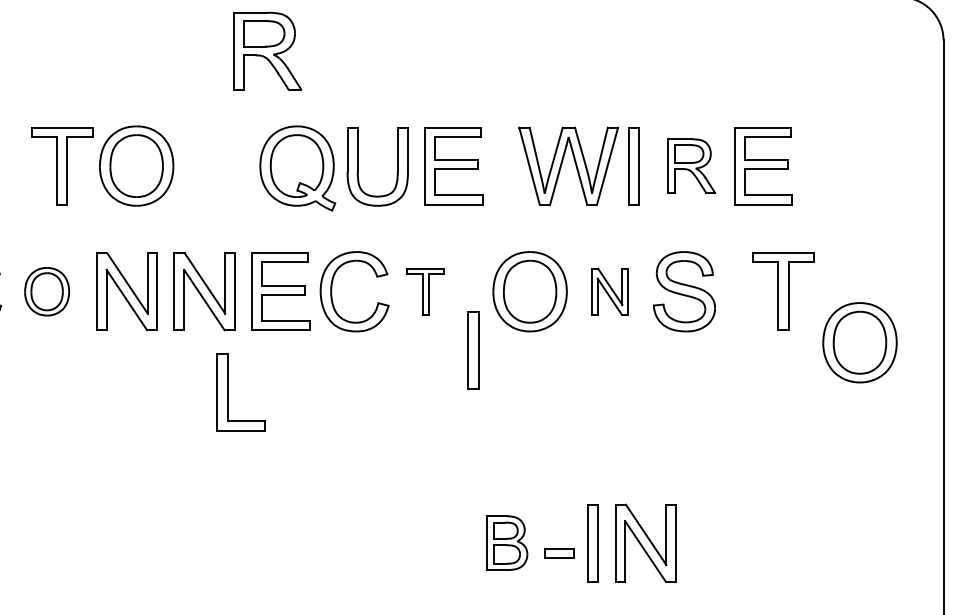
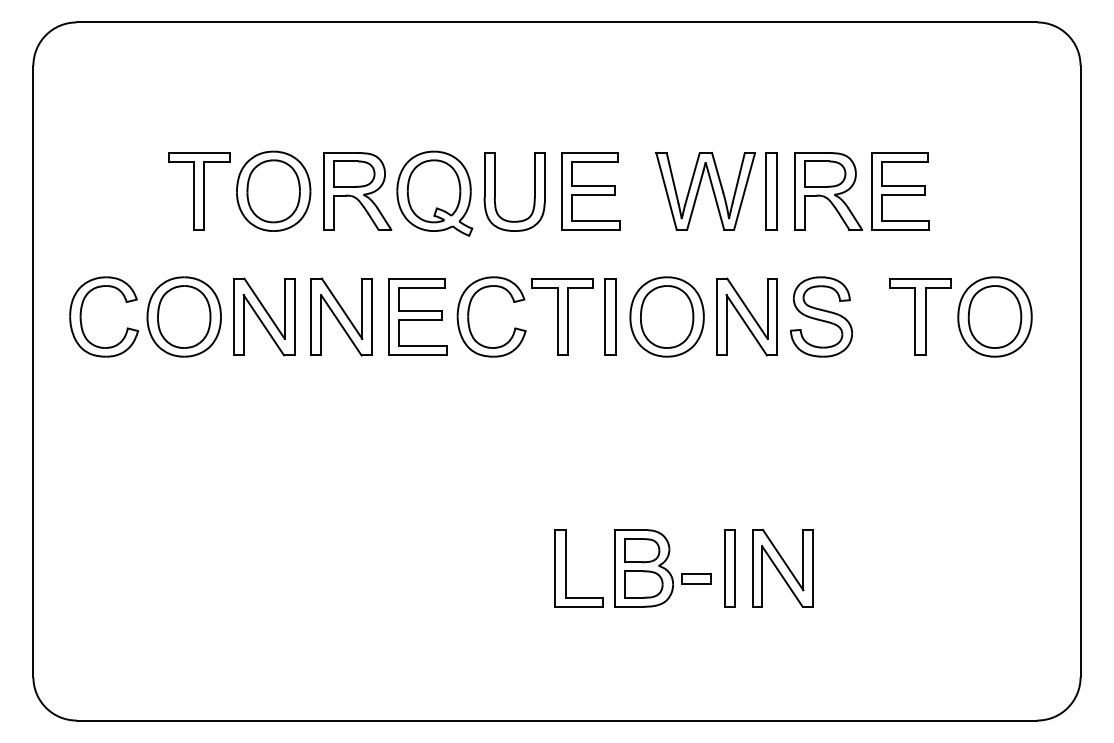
part: (267, 51) -> (357, 191), moved
part: (691, 166) -> (828, 191), size x1.43
part: (46, 291) -> (183, 316), size x1.67
part: (425, 291) -> (562, 316), size x1.67
part: (609, 291) -> (746, 316), size x1.67
part: (859, 342) -> (994, 316), moved
part: (473, 350) -> (610, 316), moved
part: (228, 392) -> (566, 568), moved
part: (506, 543) -> (643, 568), size x1.43

